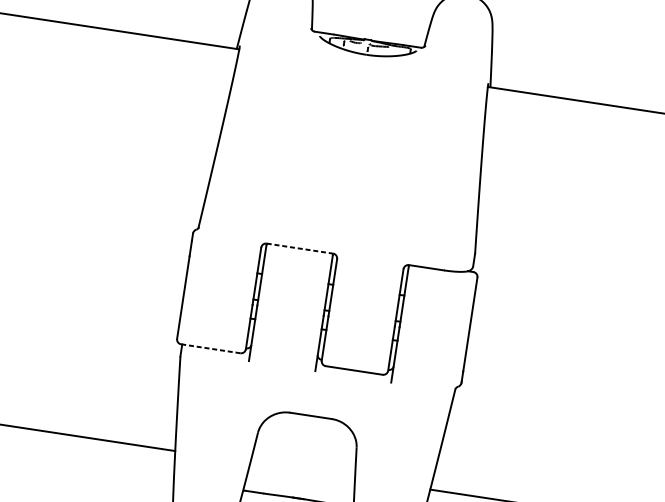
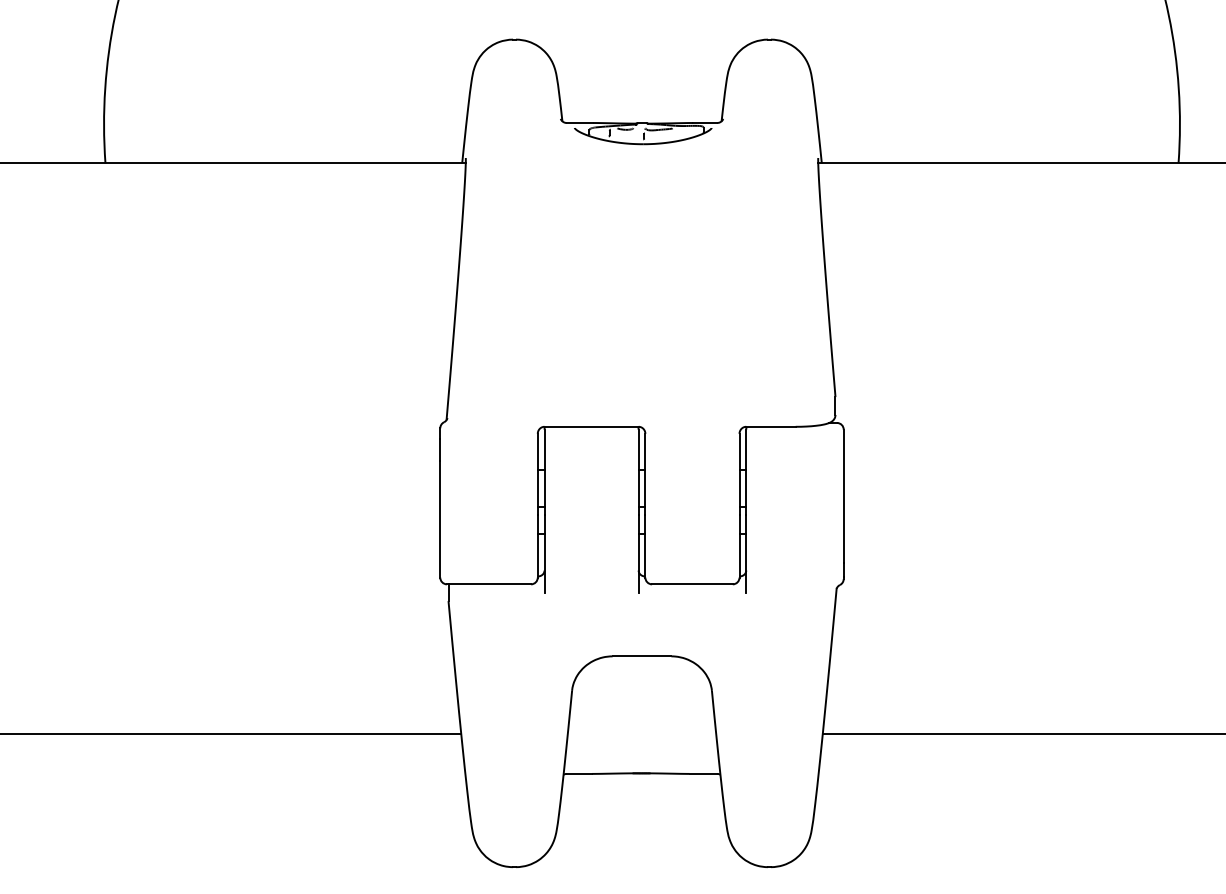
line: (300, 248) -> (592, 426), dashed -> solid
line: (210, 348) -> (488, 584), dashed -> solid

